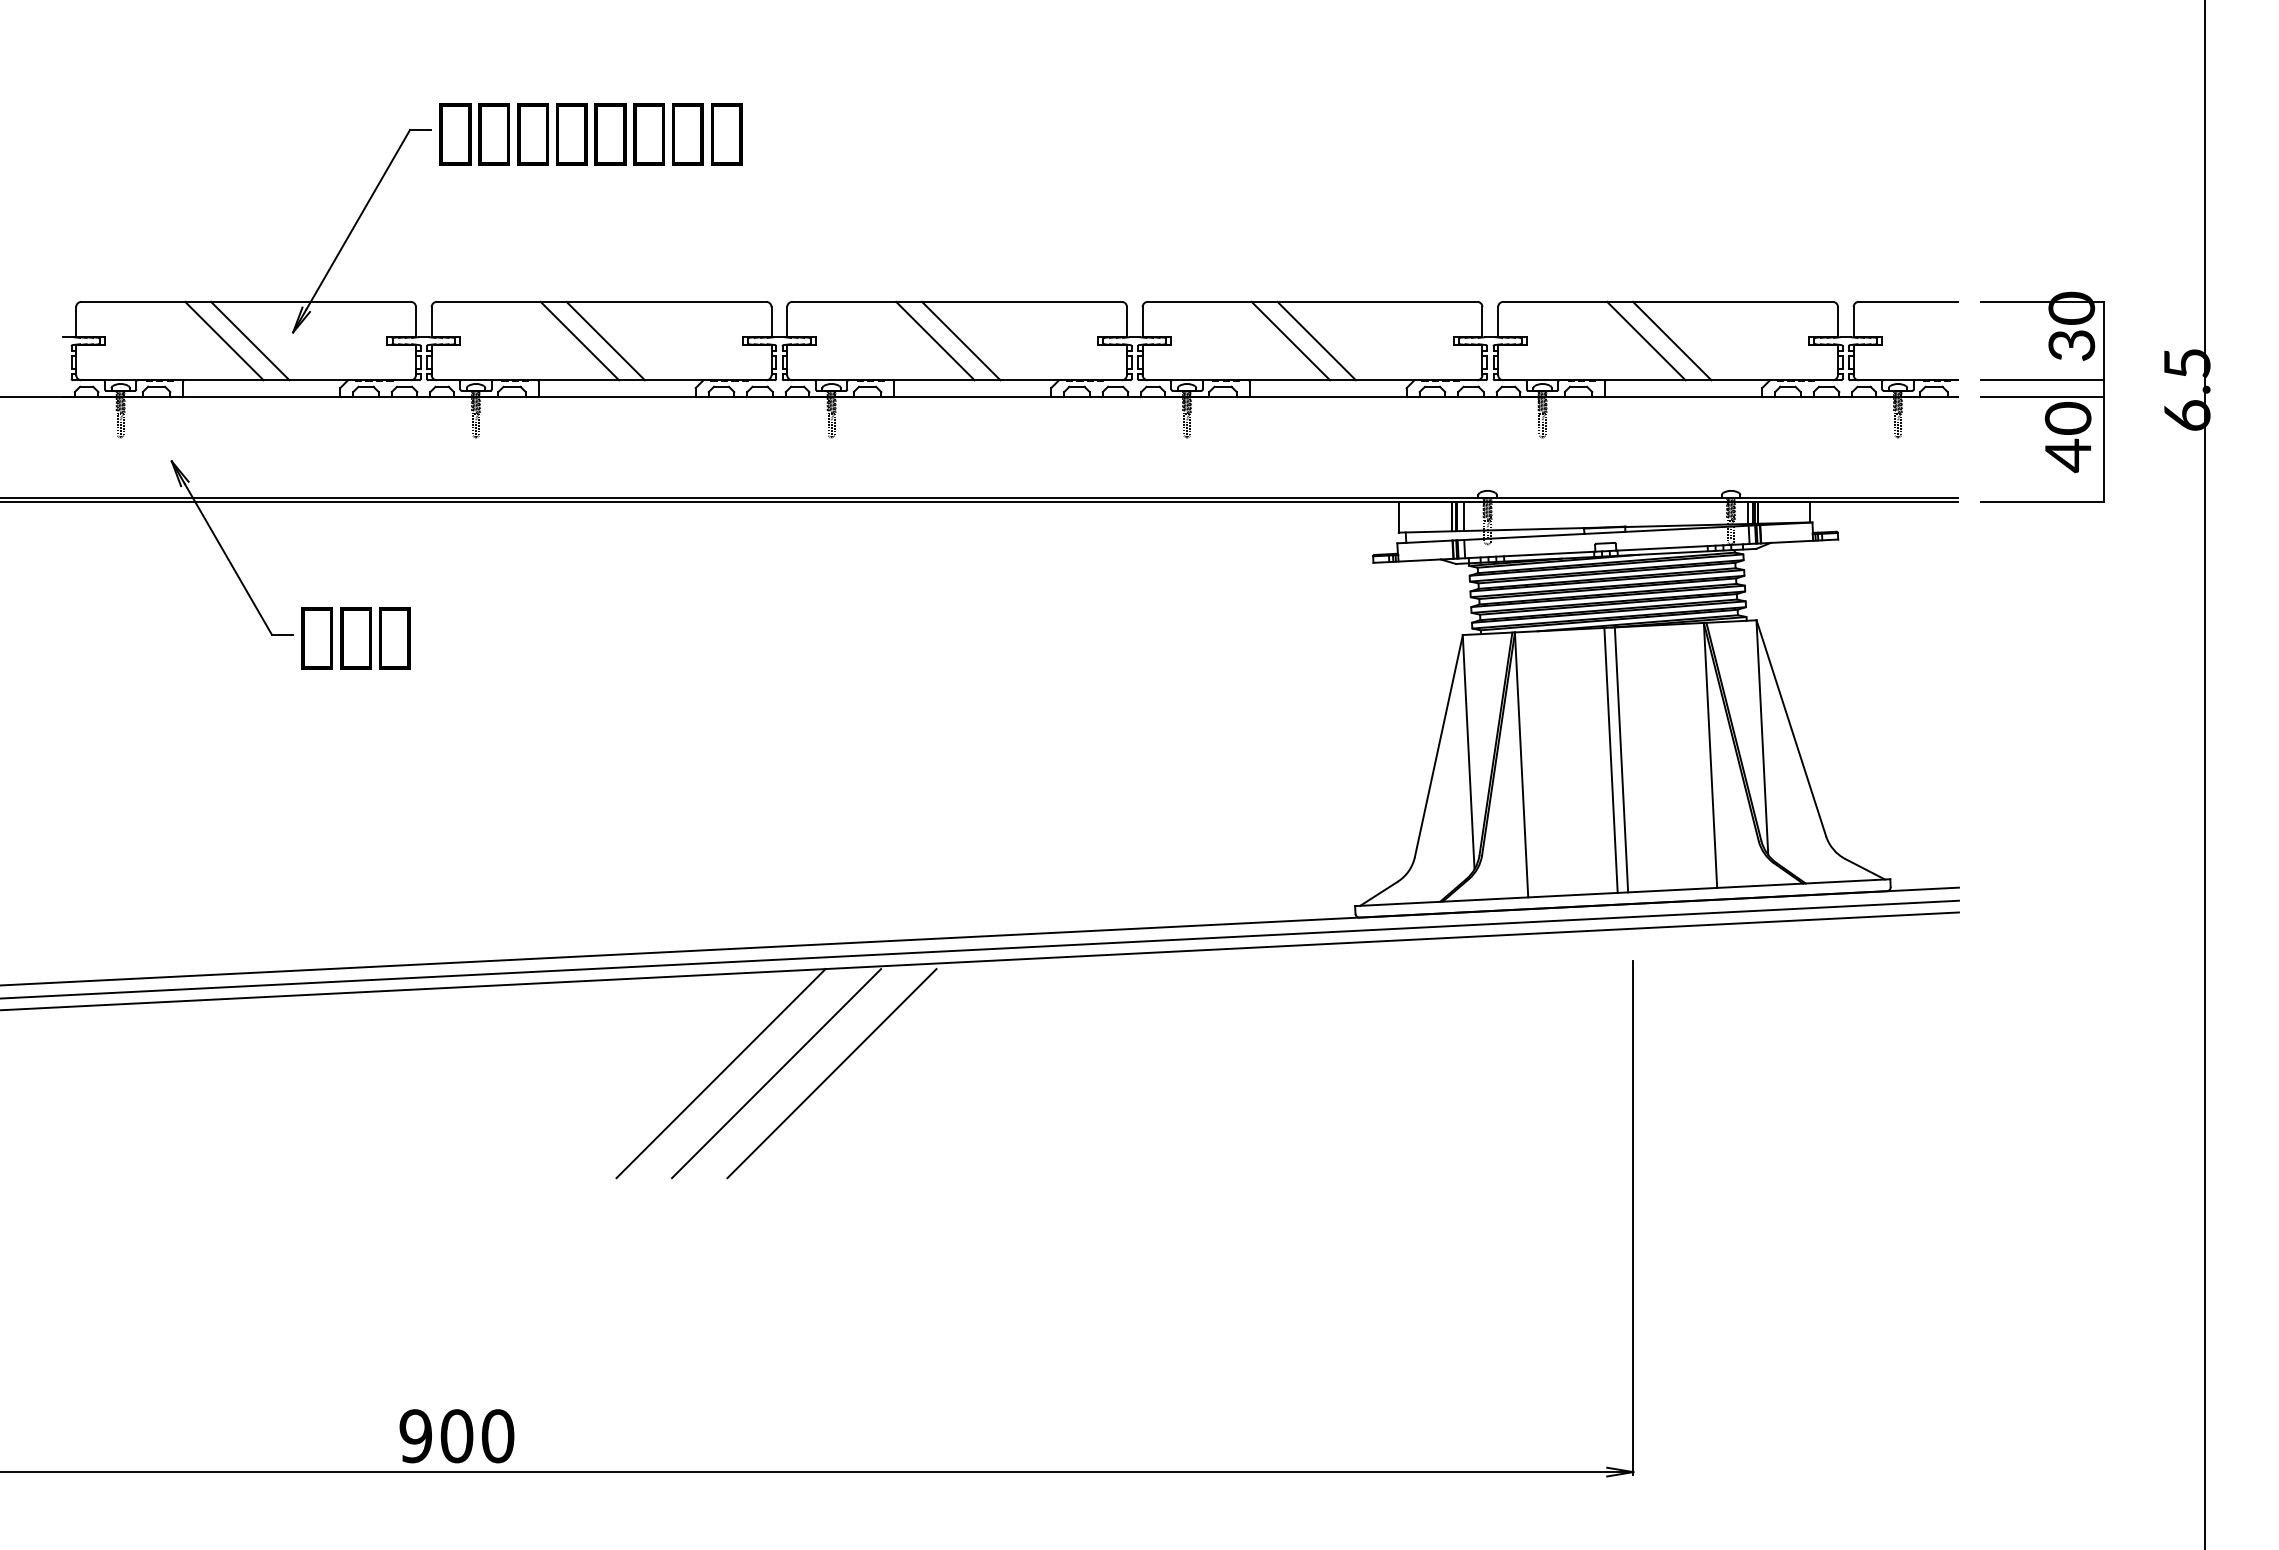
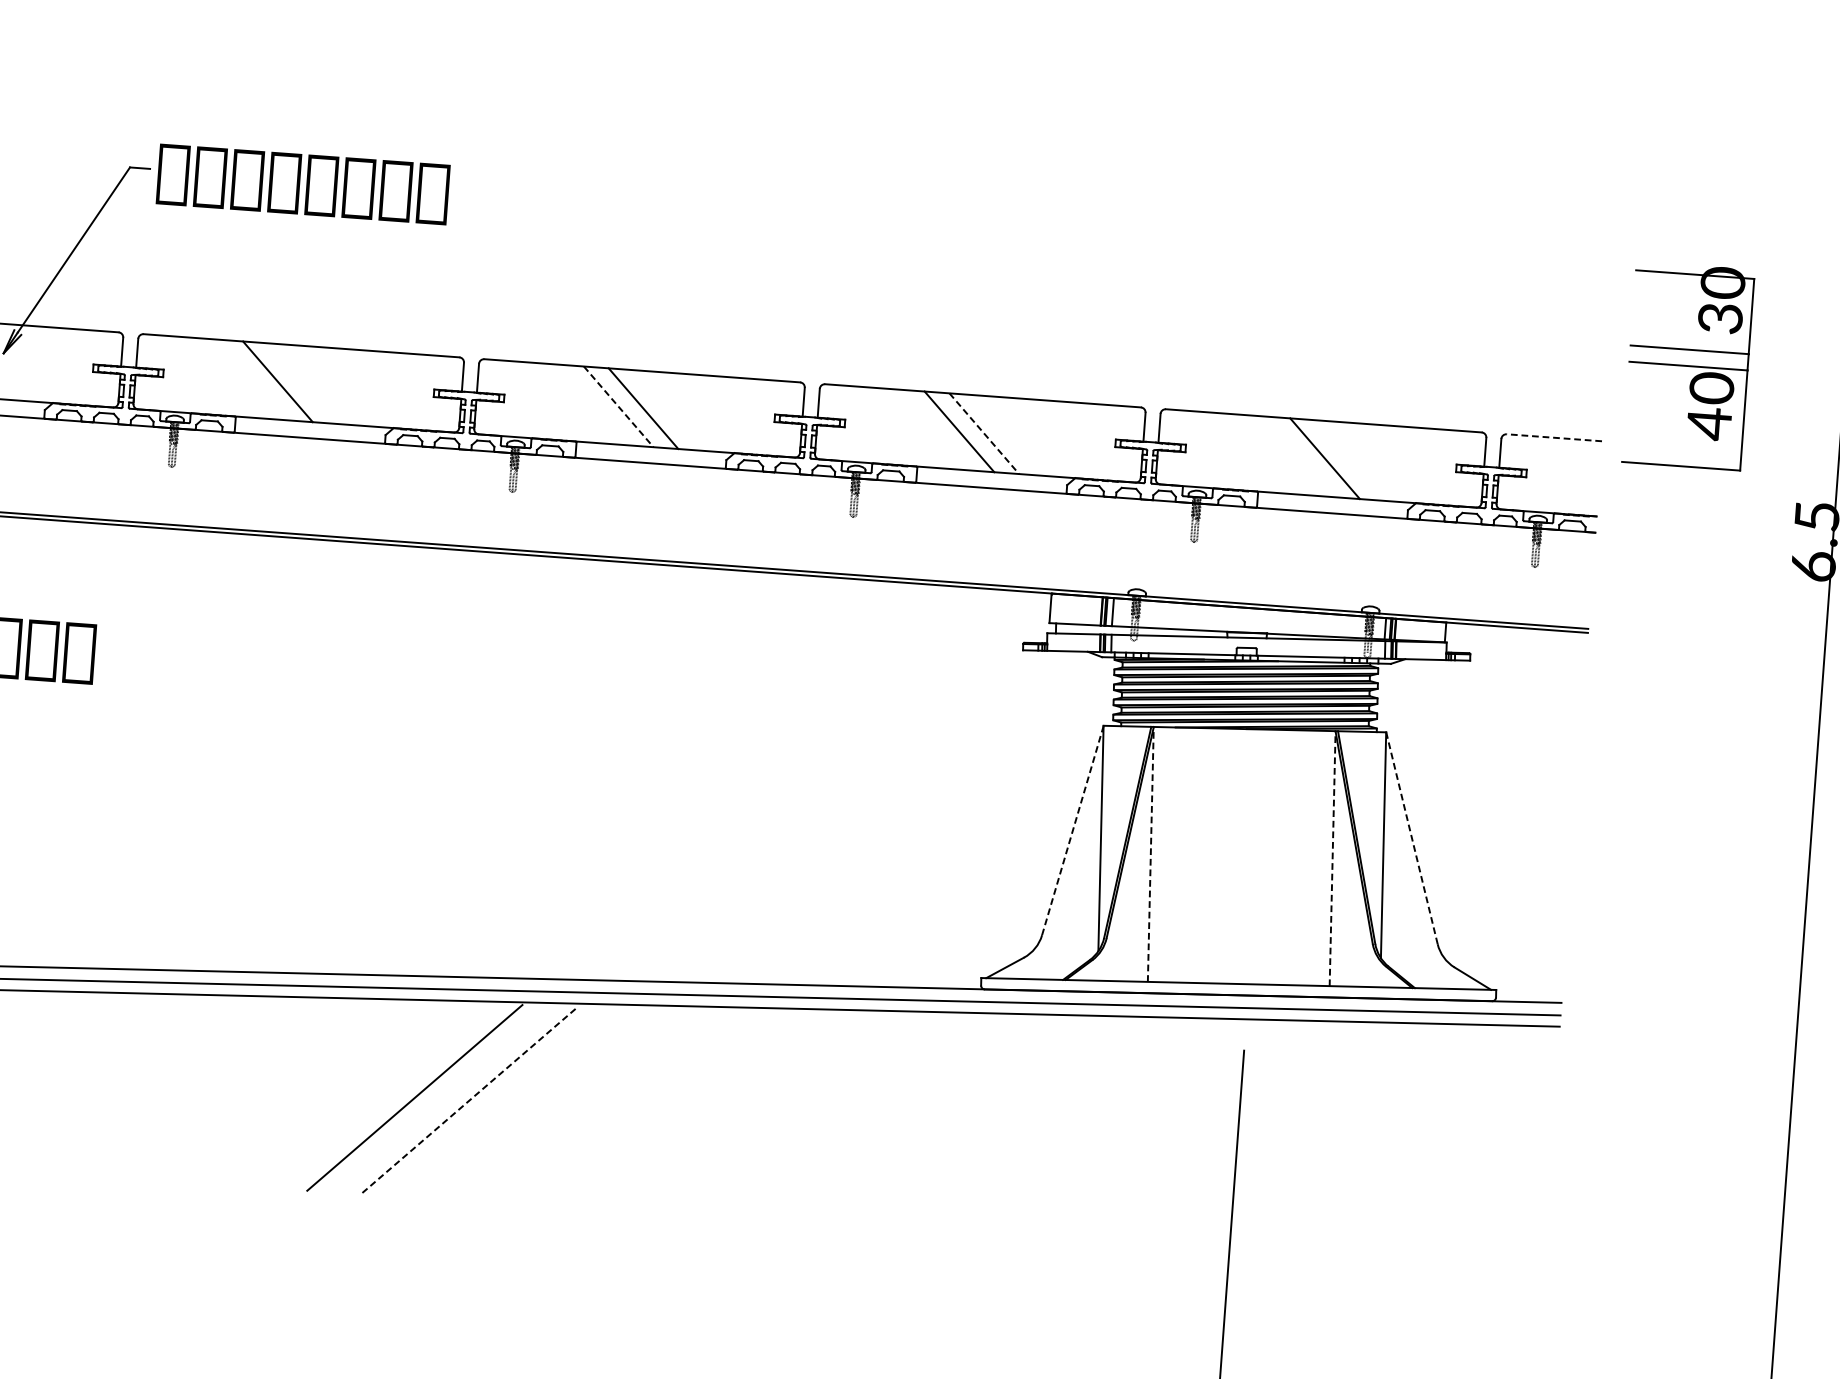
line: (1908, 301) -> (1554, 437), solid -> dashed
line: (605, 340) -> (302, 383), removed
line: (1646, 340) -> (1300, 456), removed
line: (935, 341) -> (618, 407), solid -> dashed
line: (1317, 341) -> (984, 434), solid -> dashed
part: (2042, 396) -> (1688, 365), moved
line: (1791, 727) -> (1412, 837), solid -> dashed
line: (1438, 746) -> (1072, 830), solid -> dashed
line: (1710, 755) -> (1332, 858), solid -> dashed
line: (1610, 759) -> (1236, 855), removed
line: (1621, 759) -> (1246, 856), removed
line: (1521, 764) -> (1150, 854), solid -> dashed
line: (720, 1073) -> (361, 1093), removed
line: (831, 1073) -> (467, 1101), solid -> dashed

